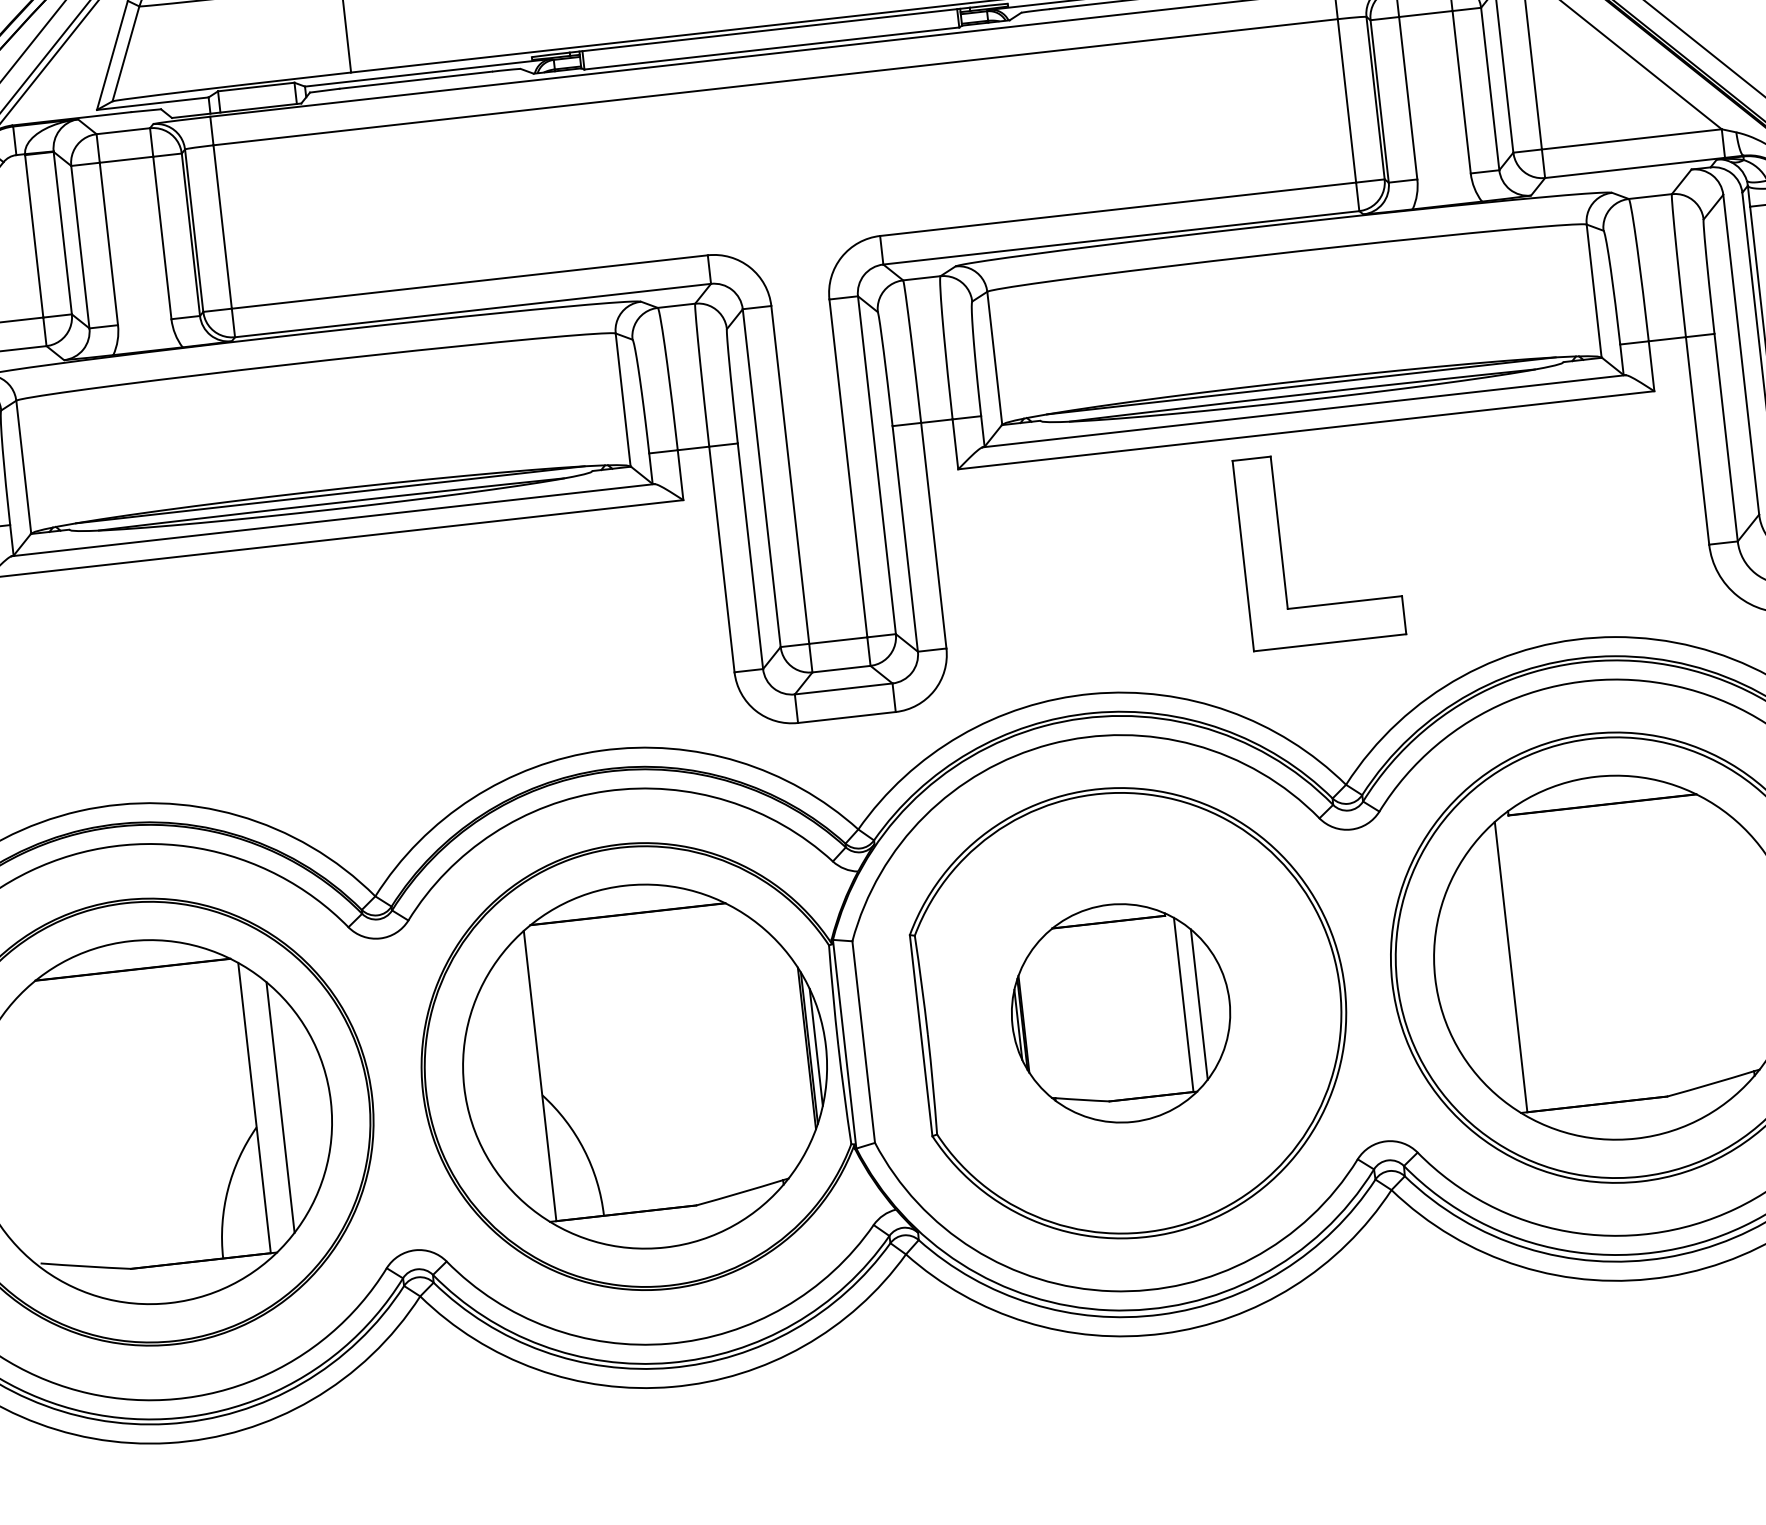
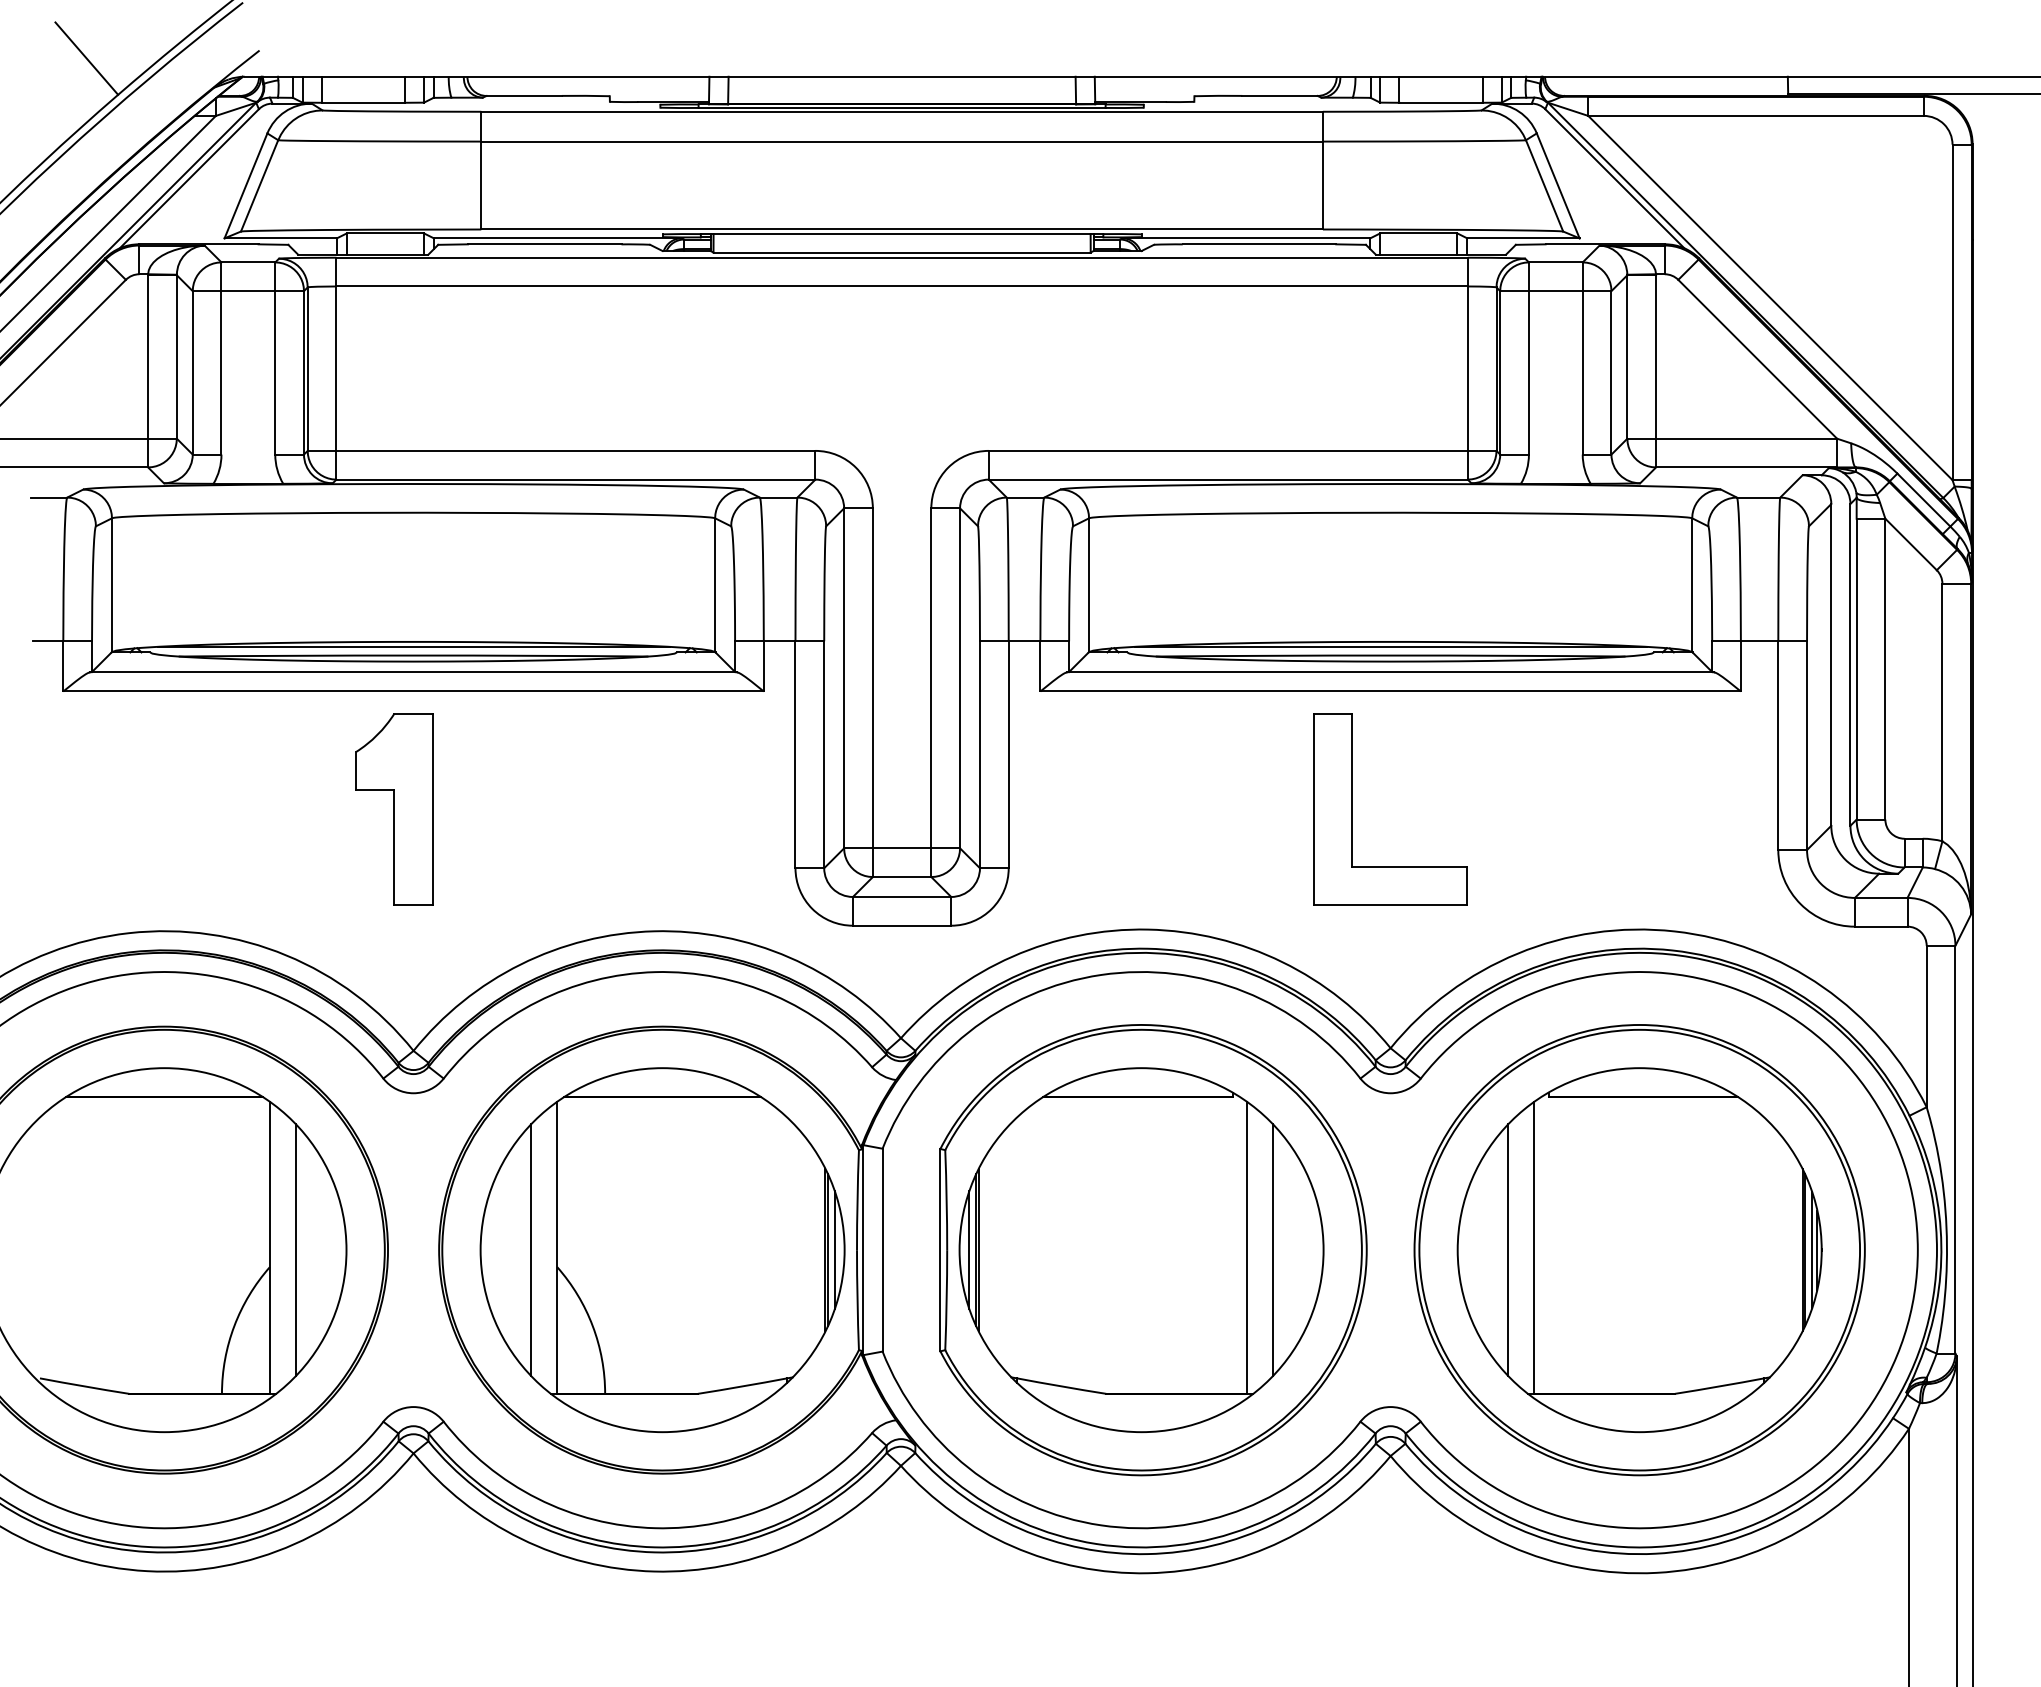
part: (329, 658) -> (394, 809), added
line: (1485, 972) -> (1508, 1250), added
part: (1121, 1013) -> (1141, 1250), size x1.67
line: (514, 1081) -> (531, 1250), added

